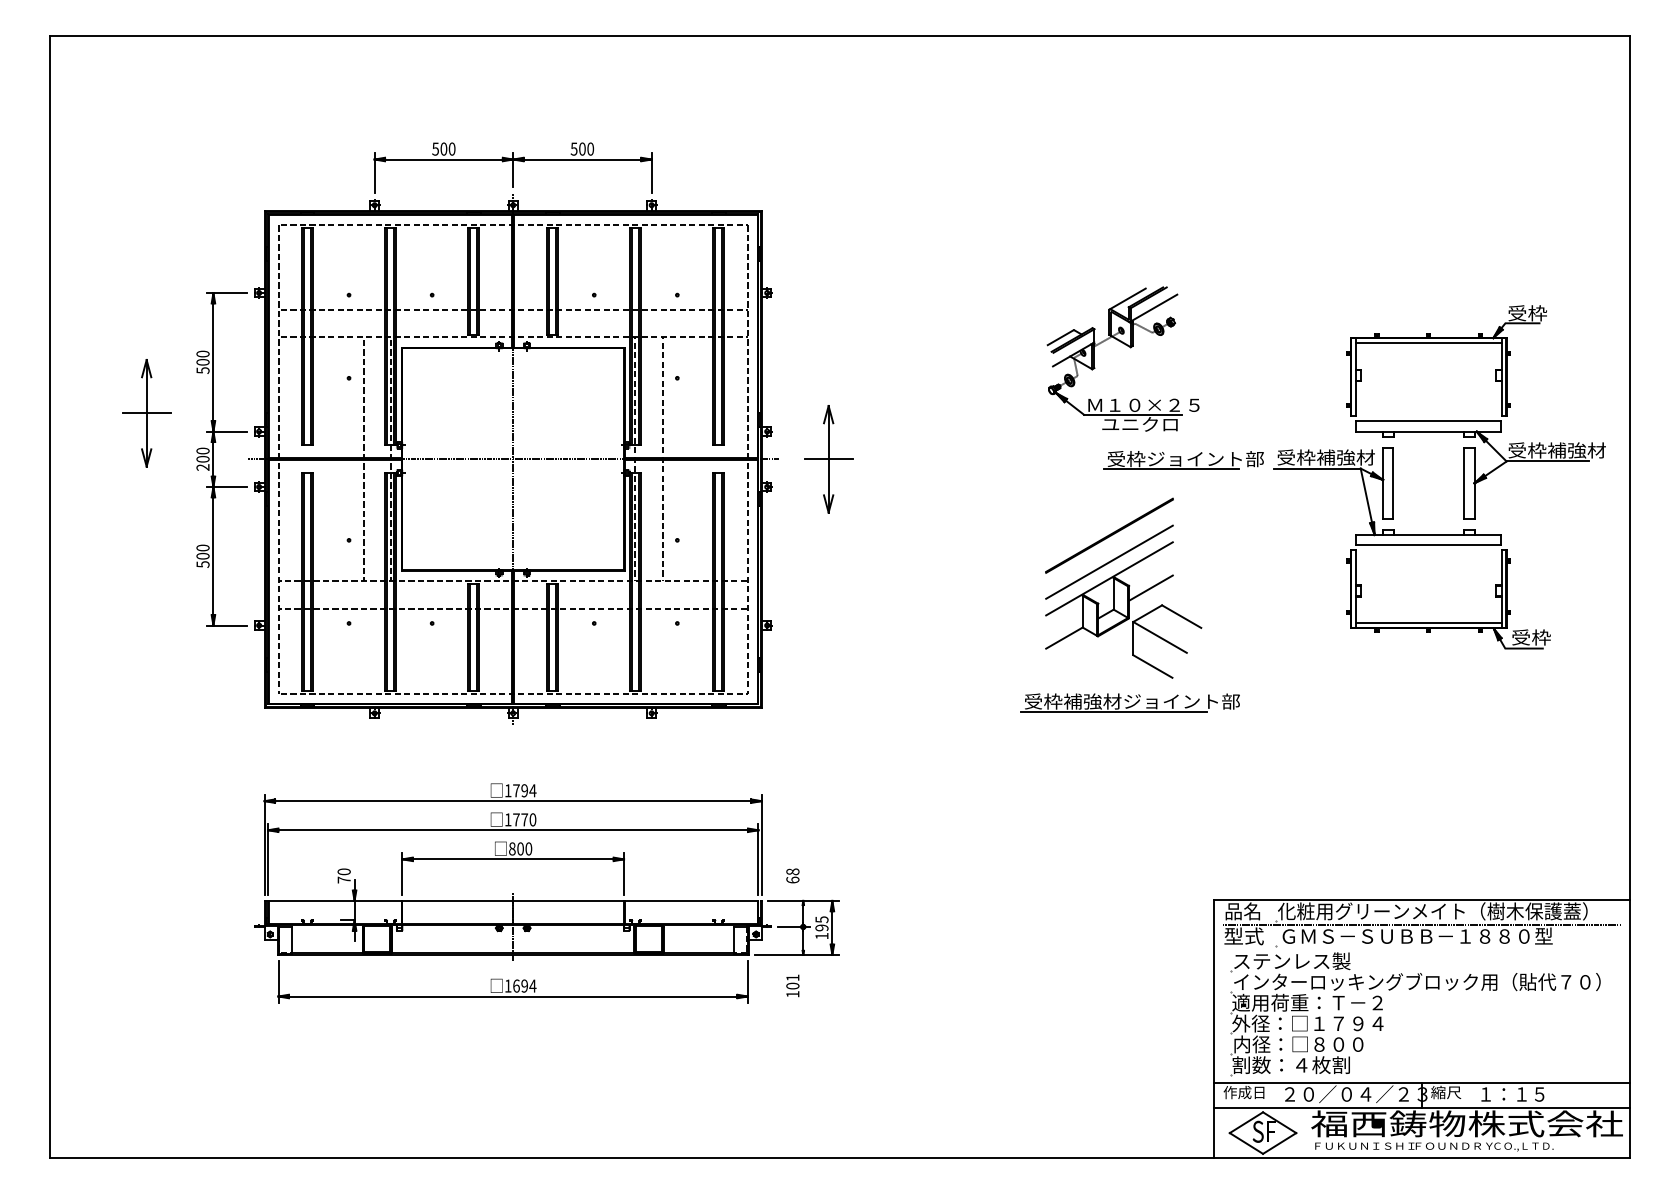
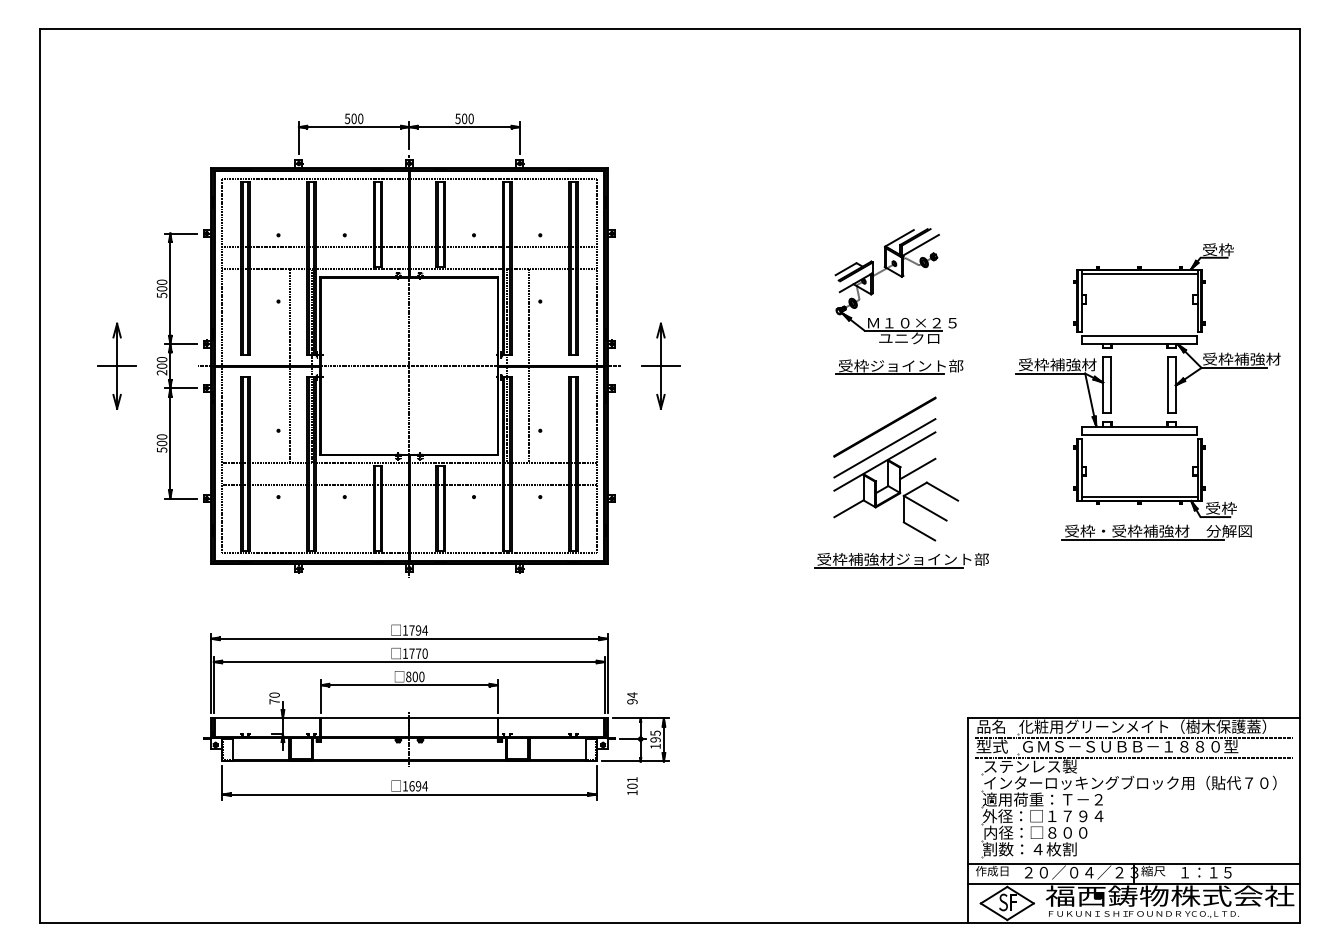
part: (146, 413) -> (117, 366), moved
part: (1183, 460) -> (899, 367), moved
part: (1449, 667) -> (1156, 532), added
text: (792, 875) -> (632, 698), 68 -> 94
line: (1421, 950) -> (1133, 757), added

